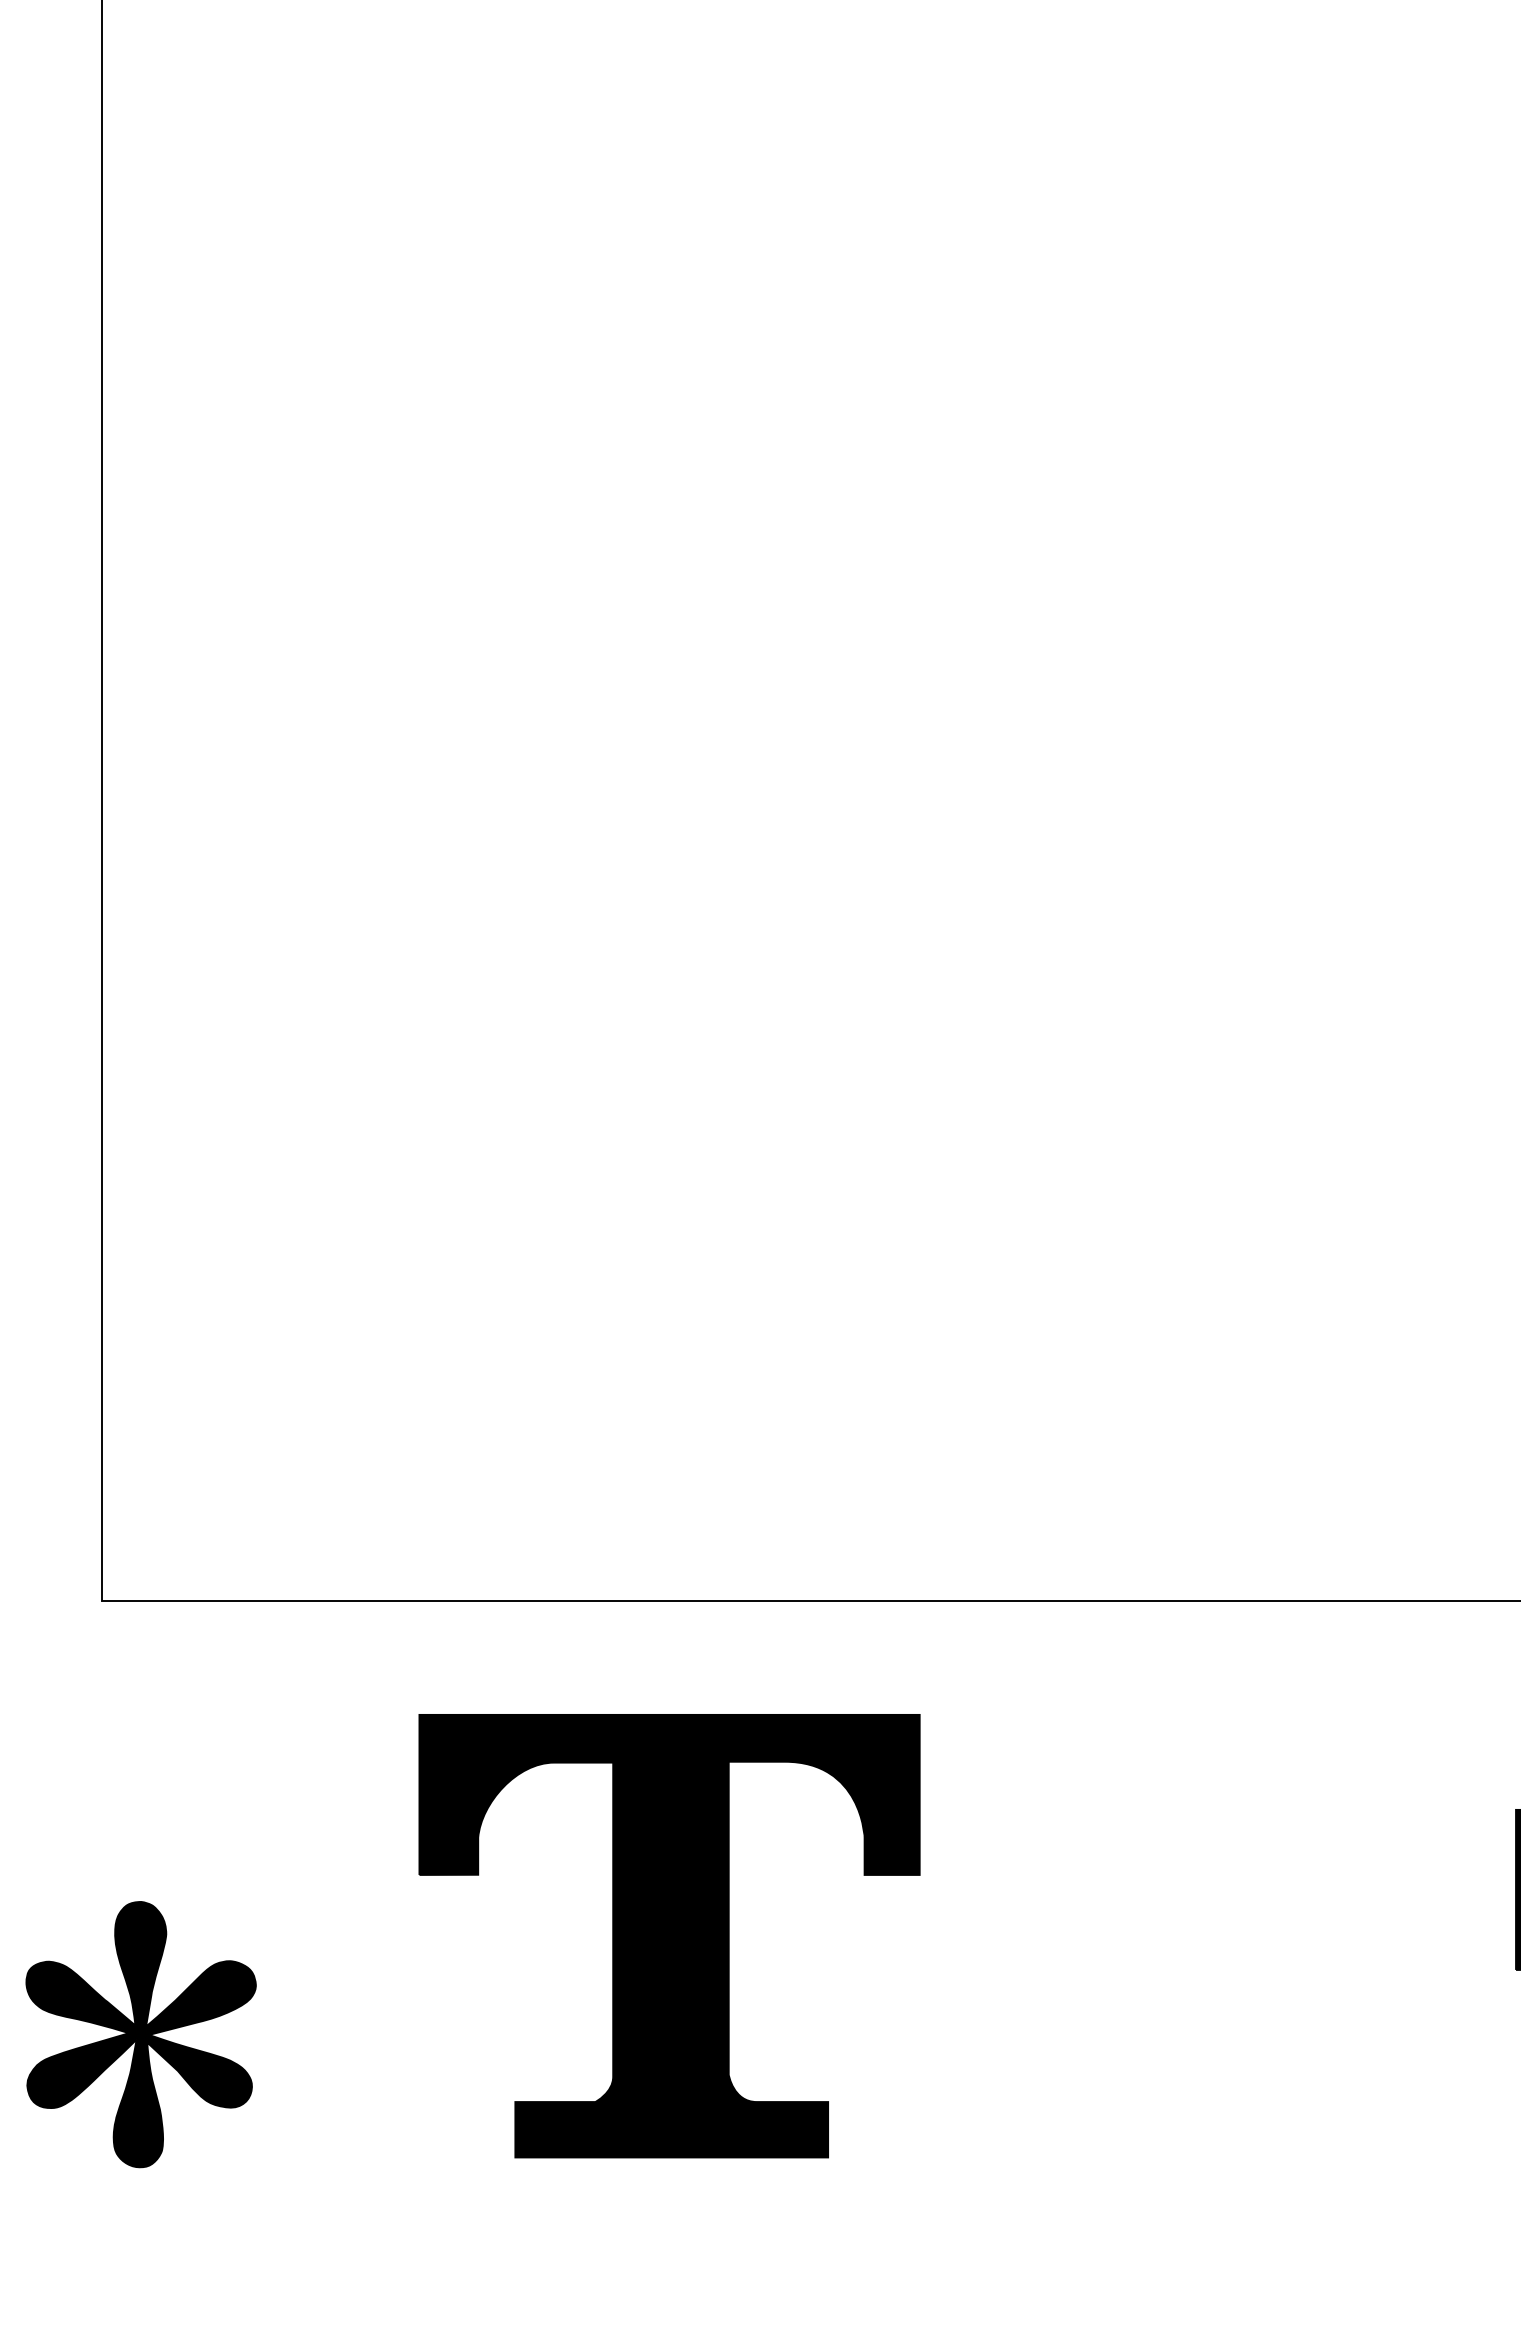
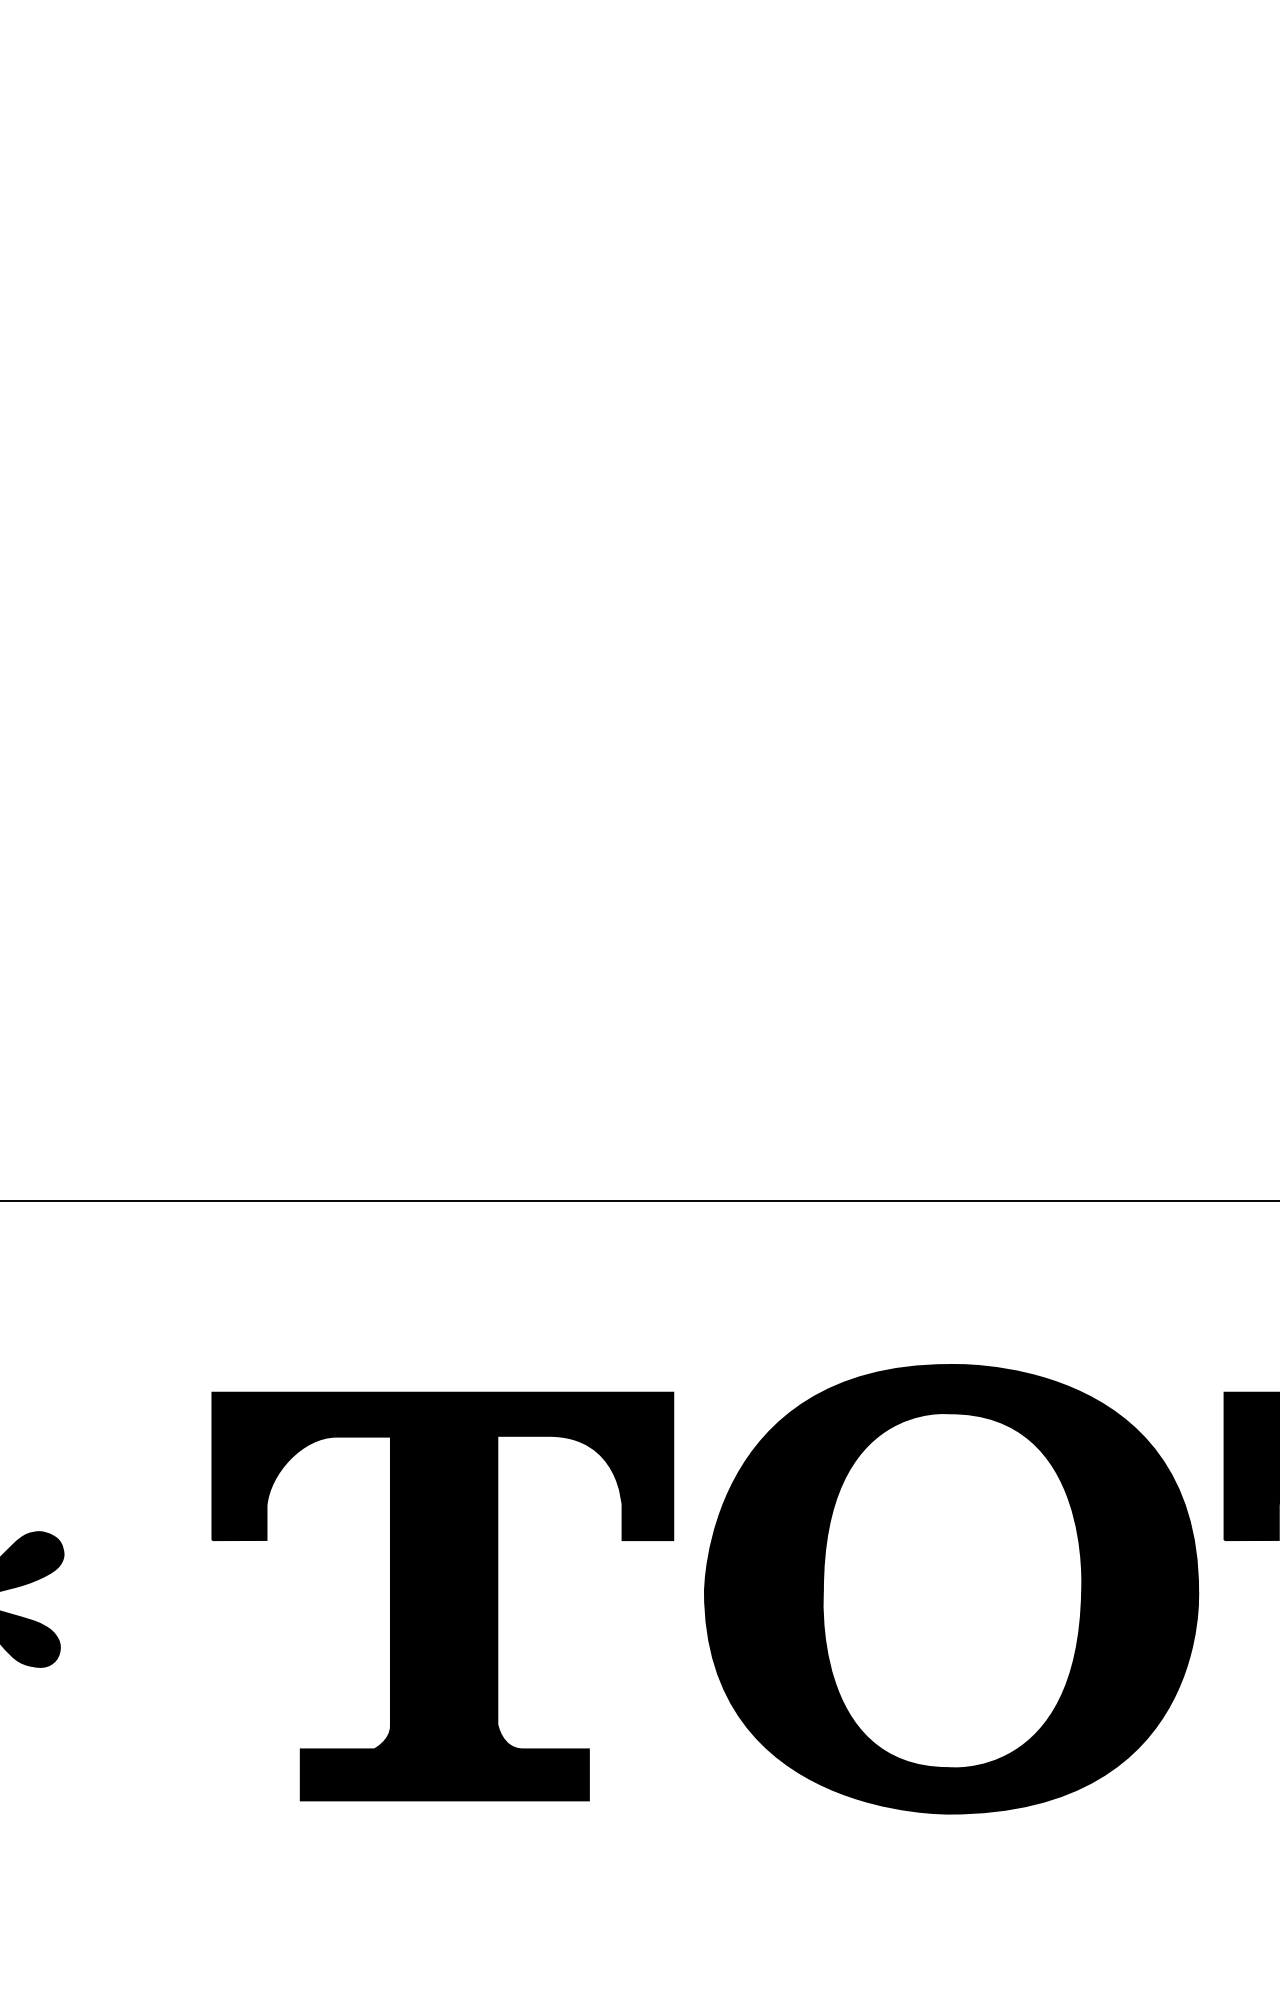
part: (669, 1936) -> (442, 1596), moved
part: (1219, 2022) -> (951, 1588), added

